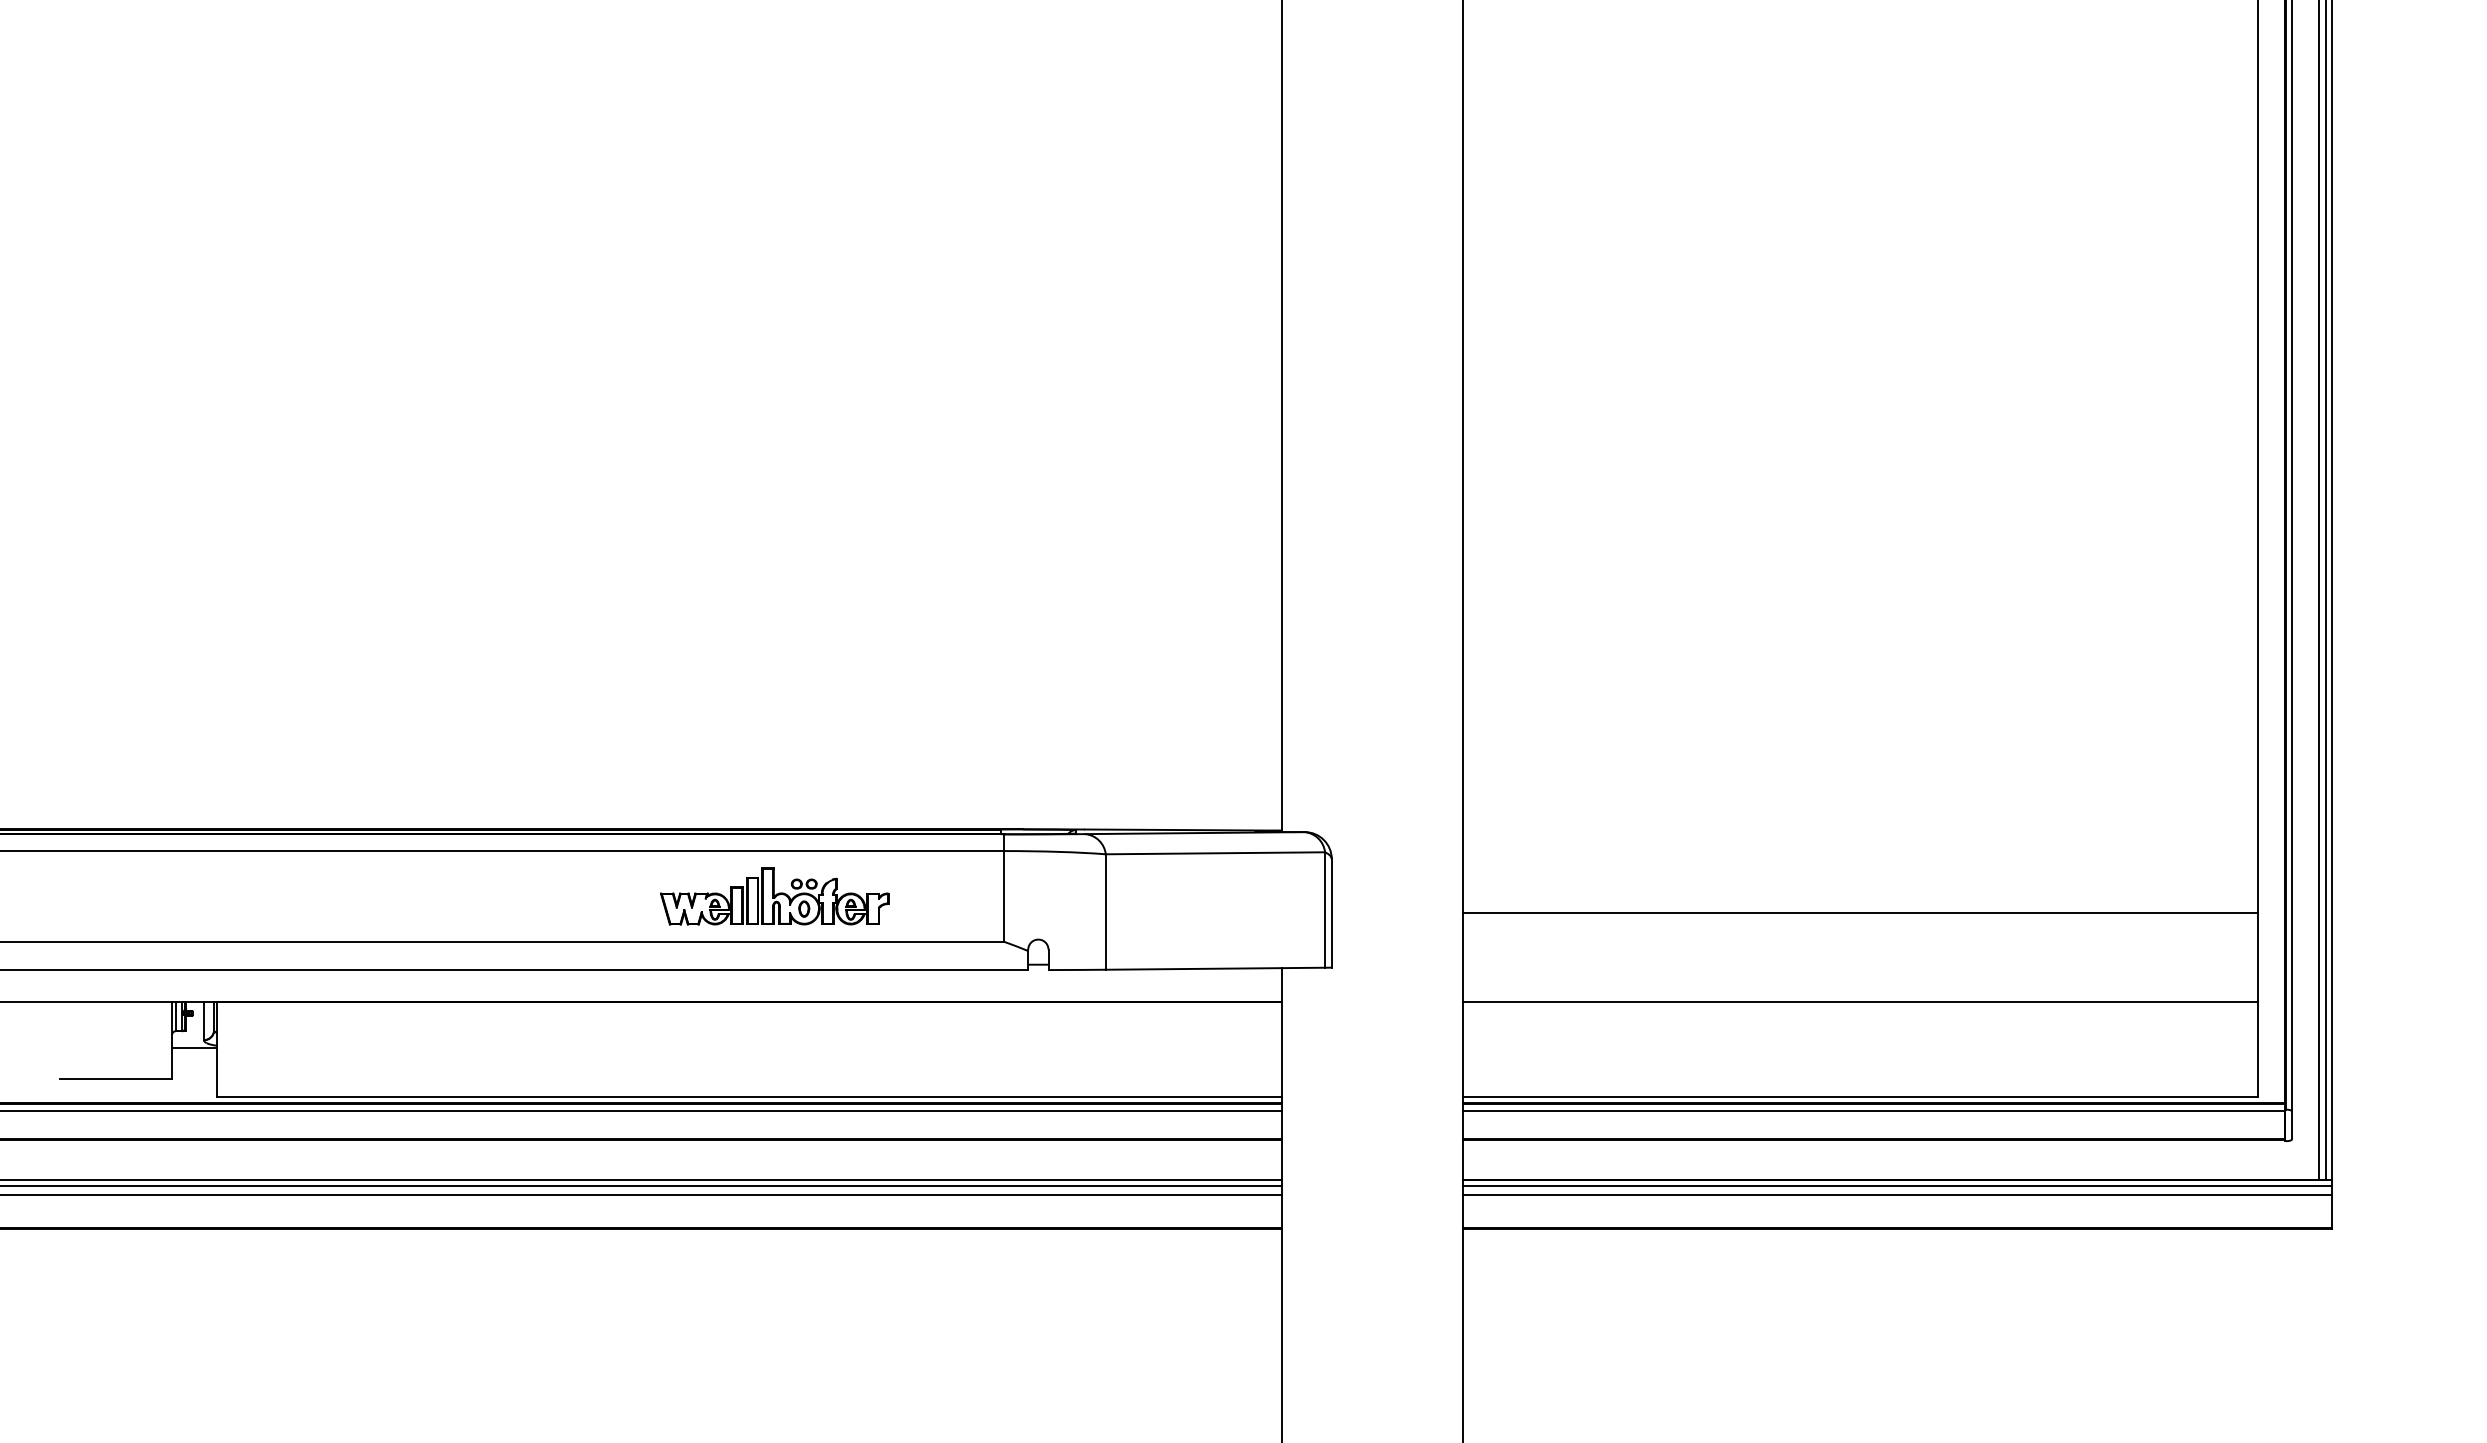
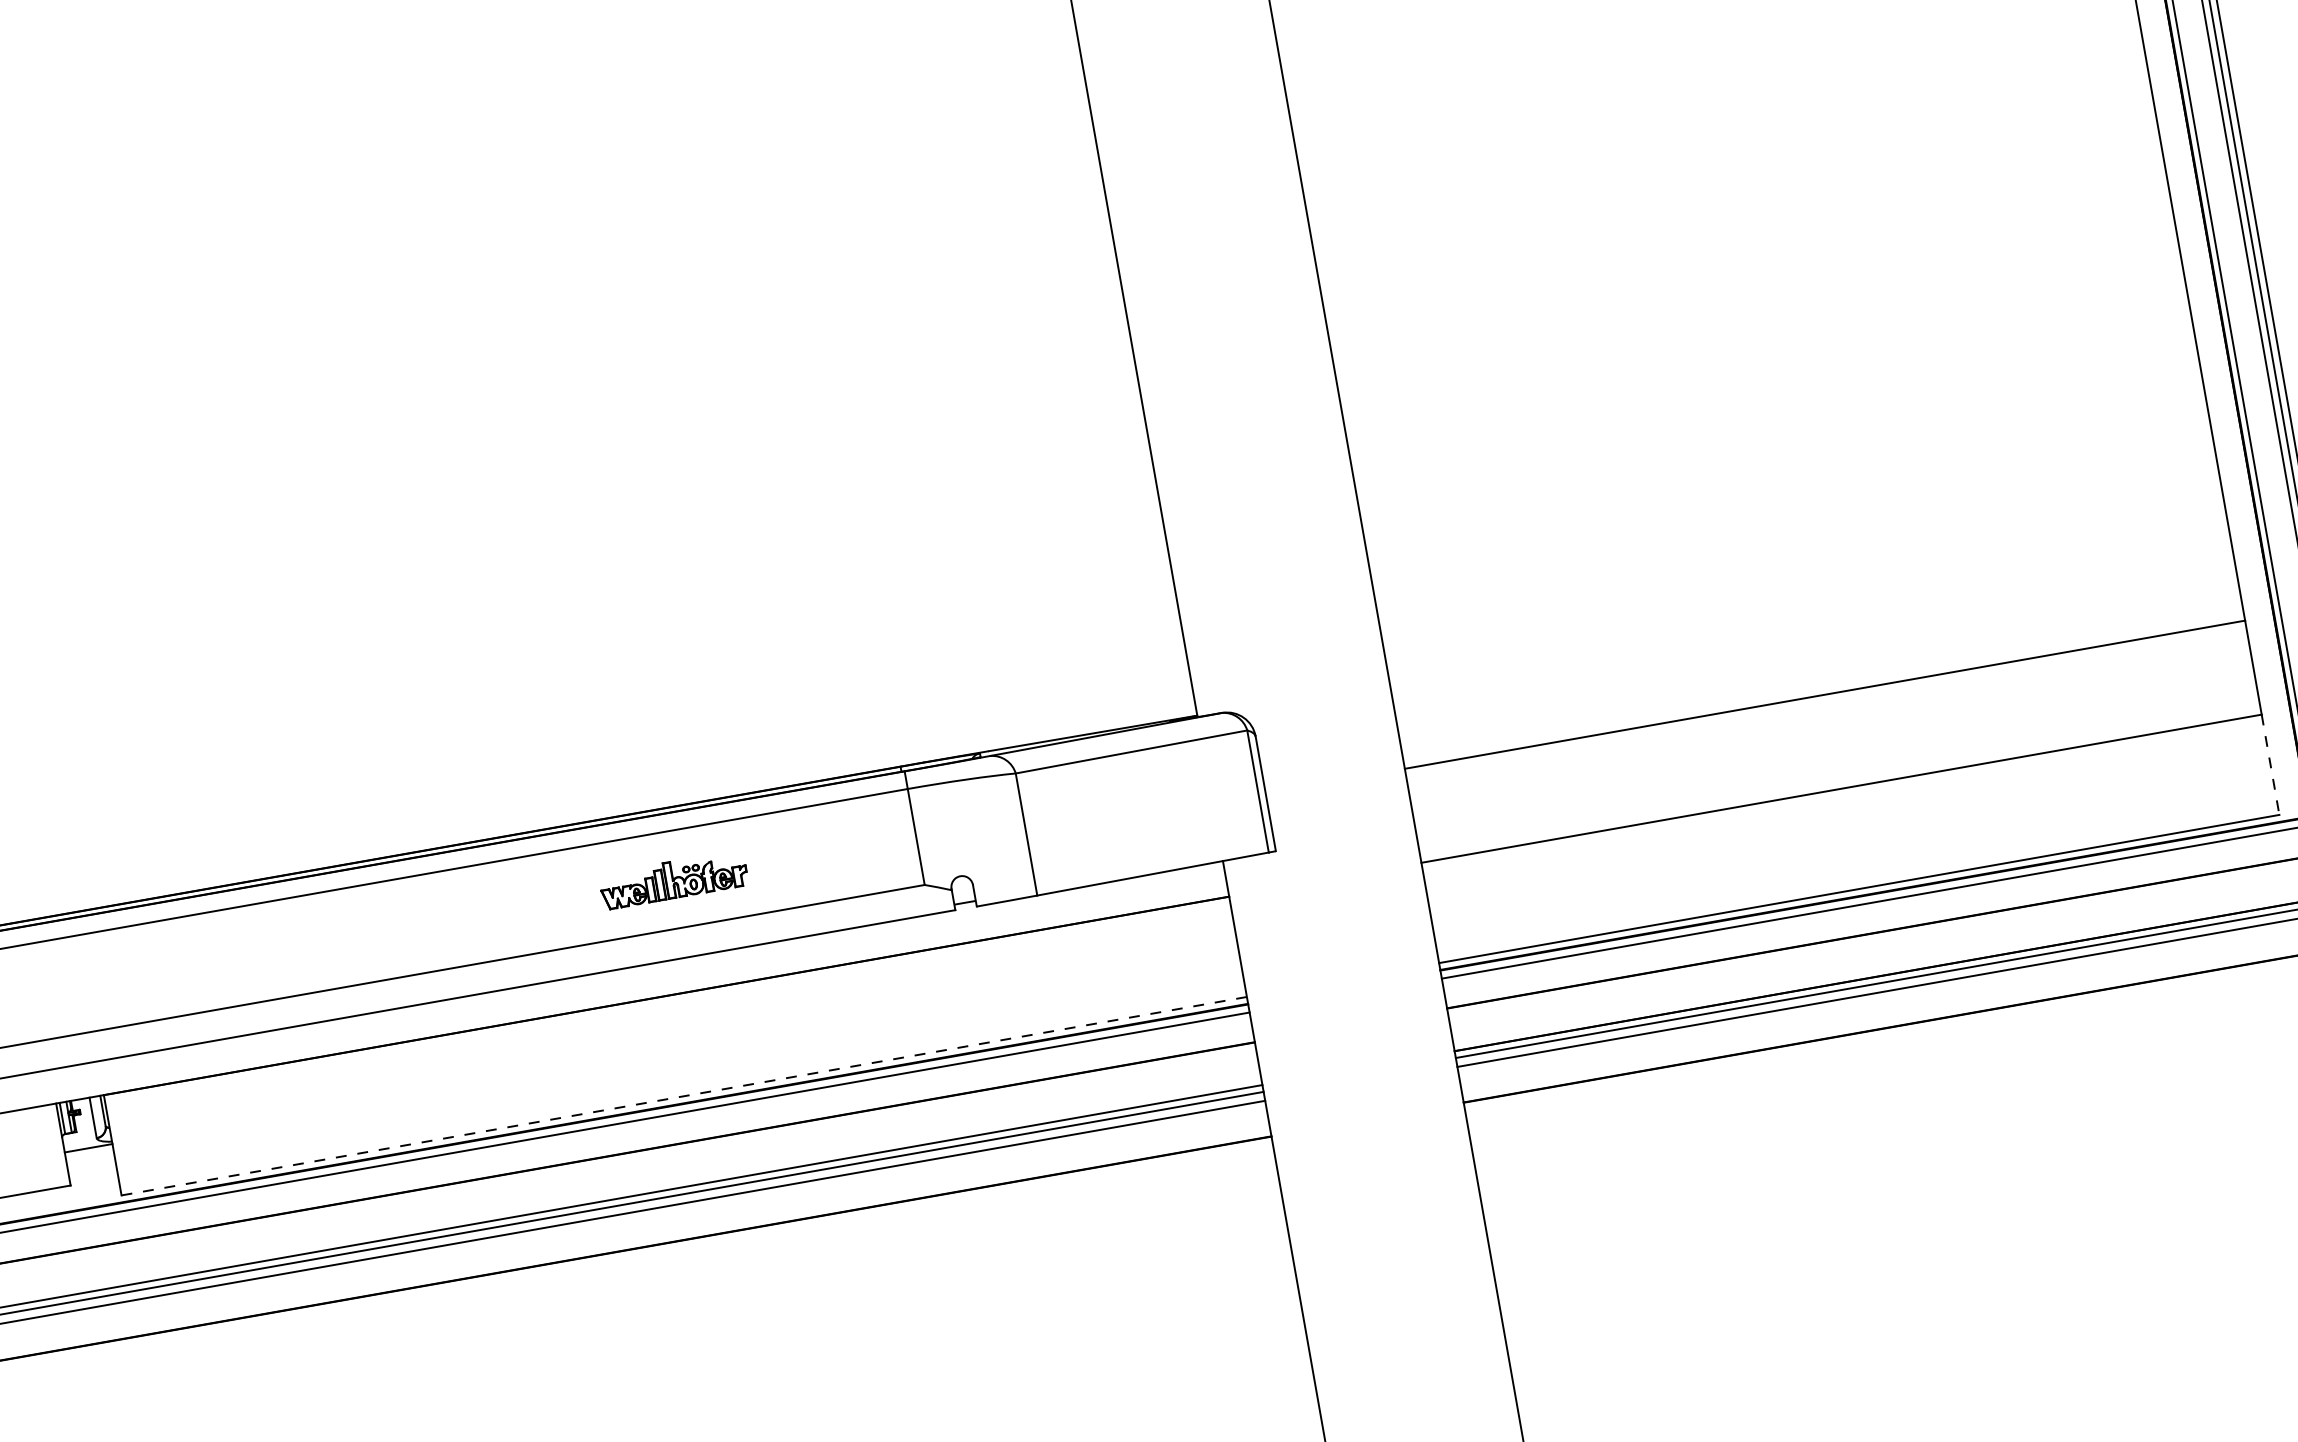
part: (774, 896) -> (673, 879), size x0.6
line: (2258, 1049) -> (2271, 764), solid -> dashed
line: (749, 1096) -> (684, 1096), solid -> dashed

